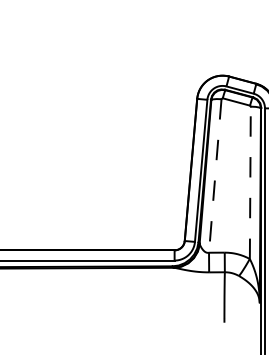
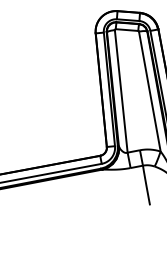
line: (215, 176) -> (121, 91), dashed -> solid
line: (250, 182) -> (149, 91), dashed -> solid

